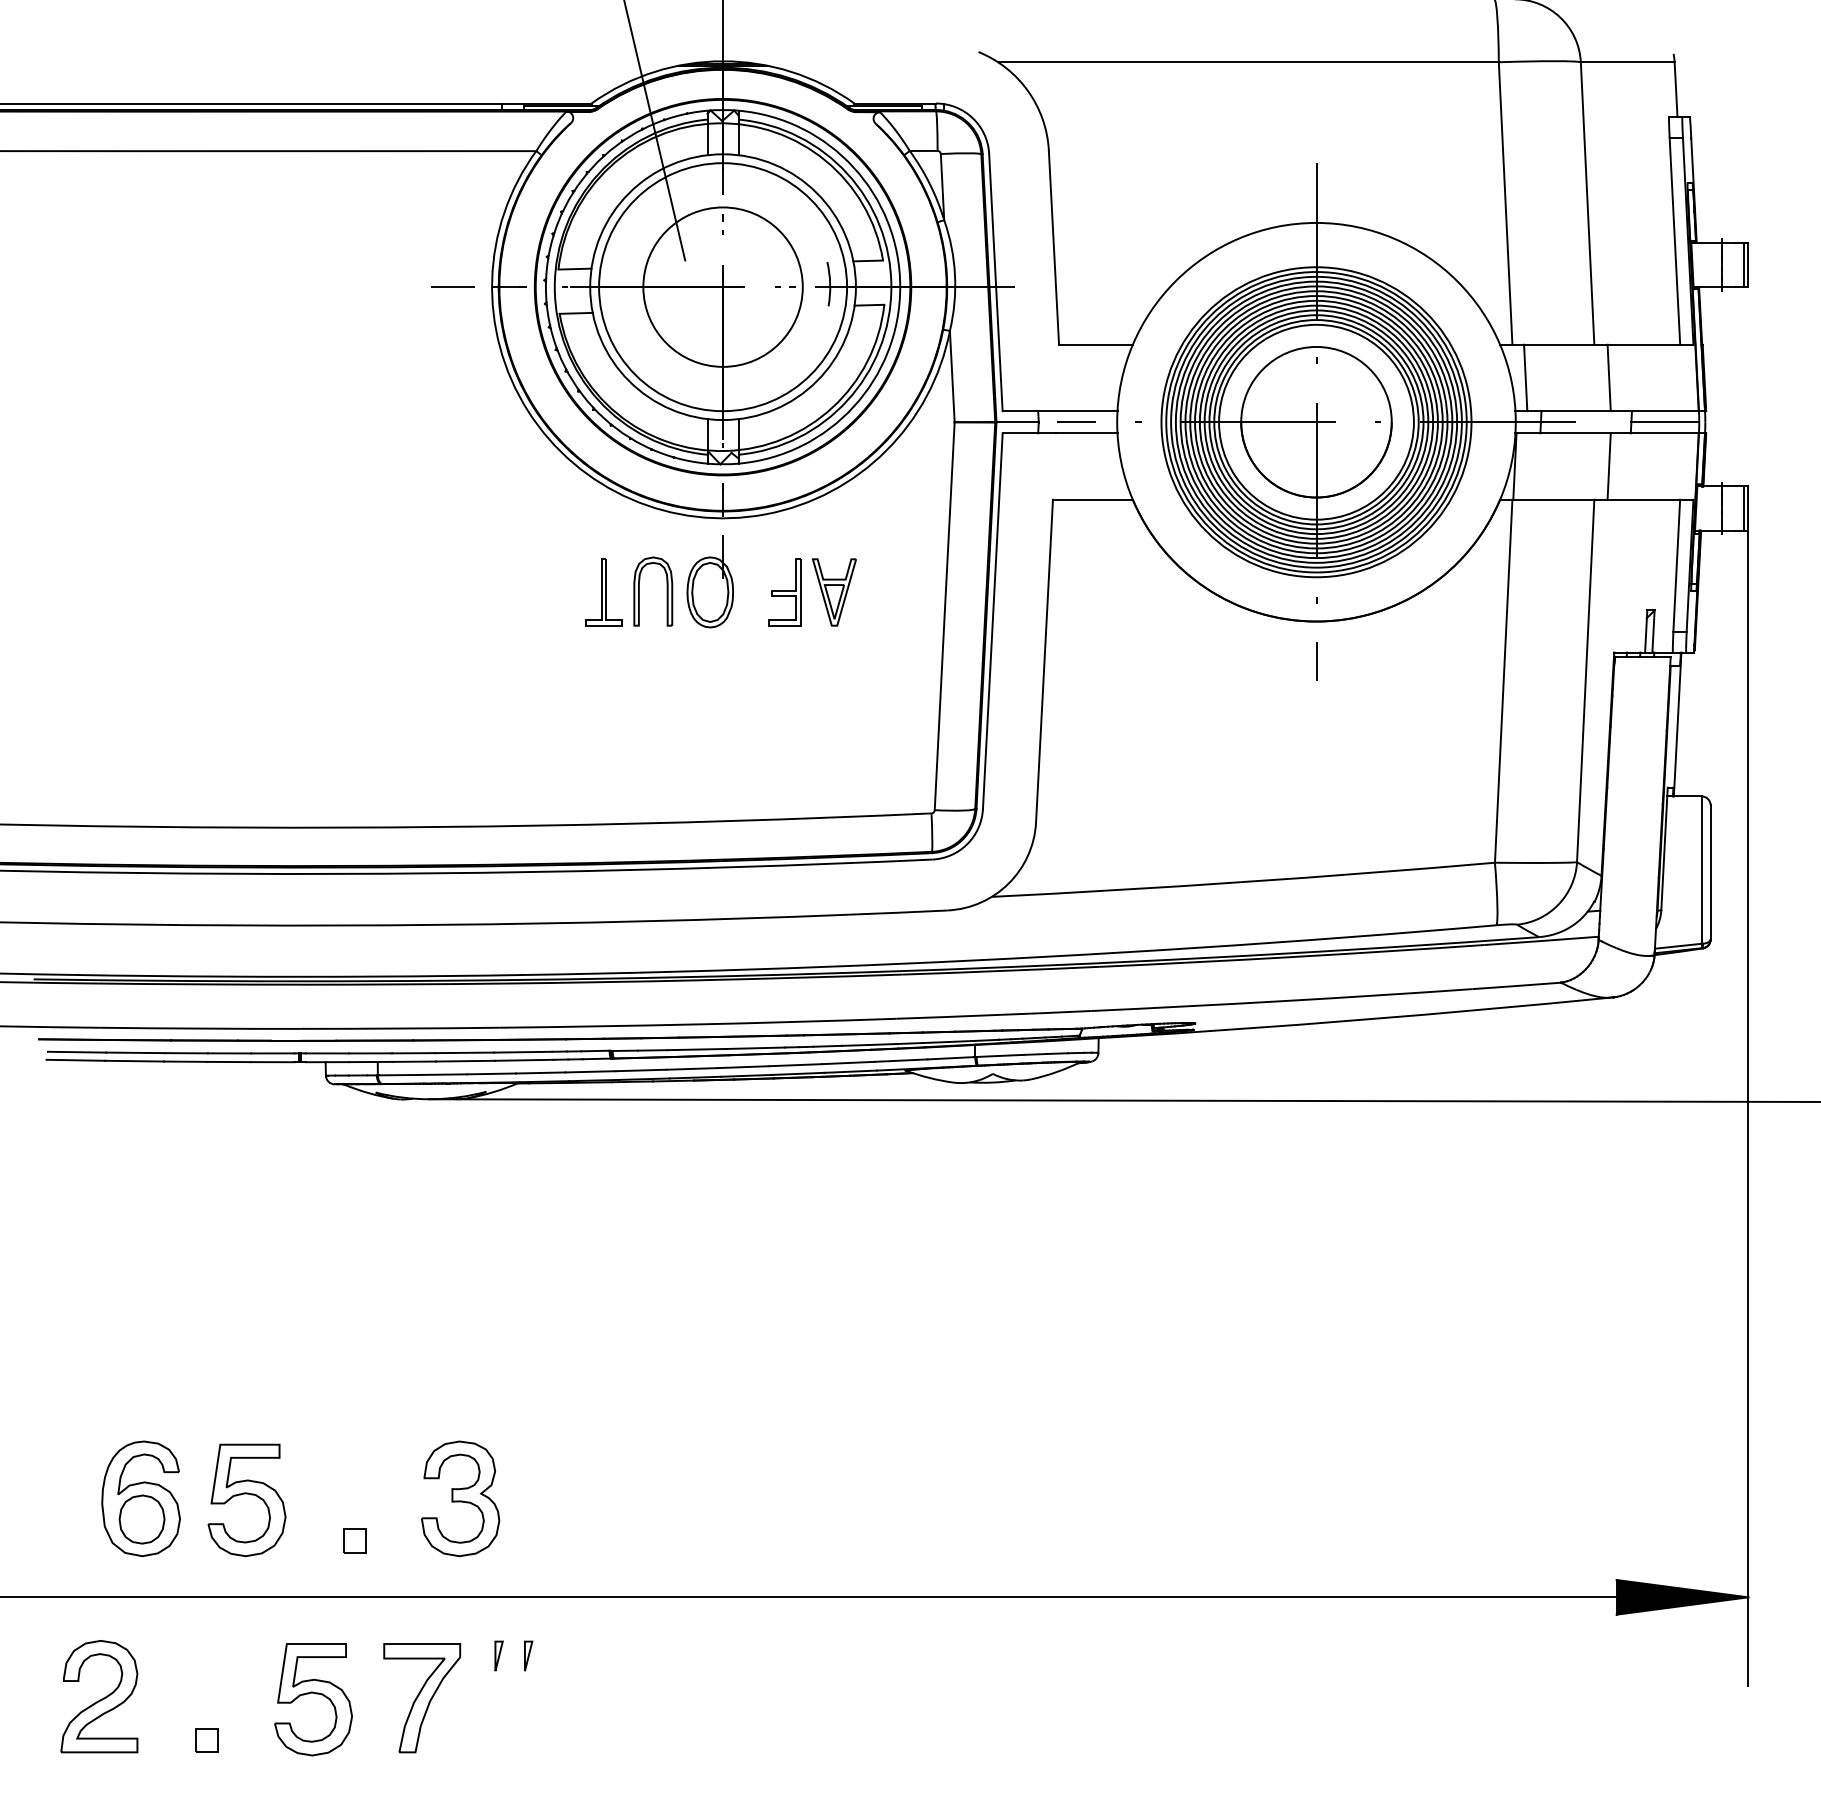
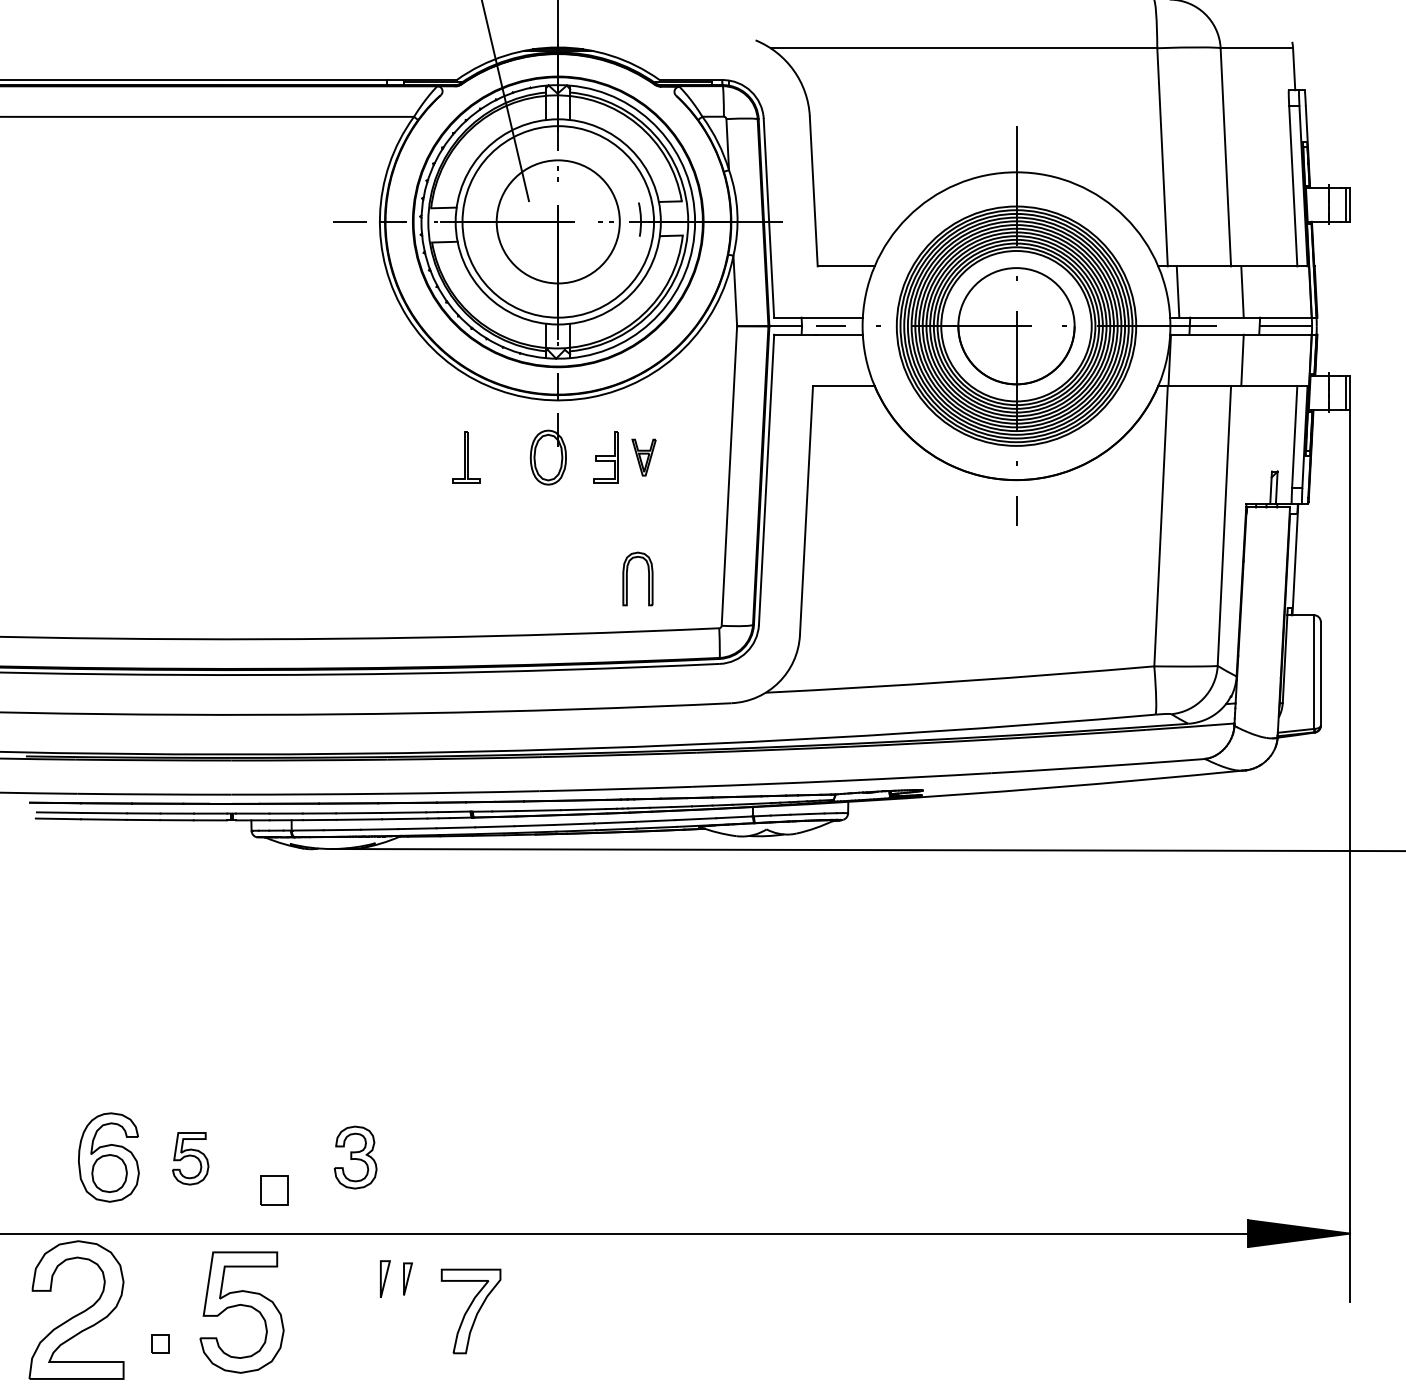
part: (666, 591) -> (648, 578), moved
part: (833, 592) -> (643, 457), size x0.7
part: (460, 1498) -> (355, 1157), size x0.7
part: (246, 1500) -> (190, 1158), size x0.6
part: (354, 1540) -> (273, 1189), size x1.6
part: (498, 1655) -> (384, 1278), size x1.6
part: (528, 1655) -> (408, 1278), size x1.4
part: (99, 1696) -> (76, 1310), size x1.6
part: (422, 1698) -> (471, 1311), moved
part: (313, 1699) -> (241, 1312), size x1.4

